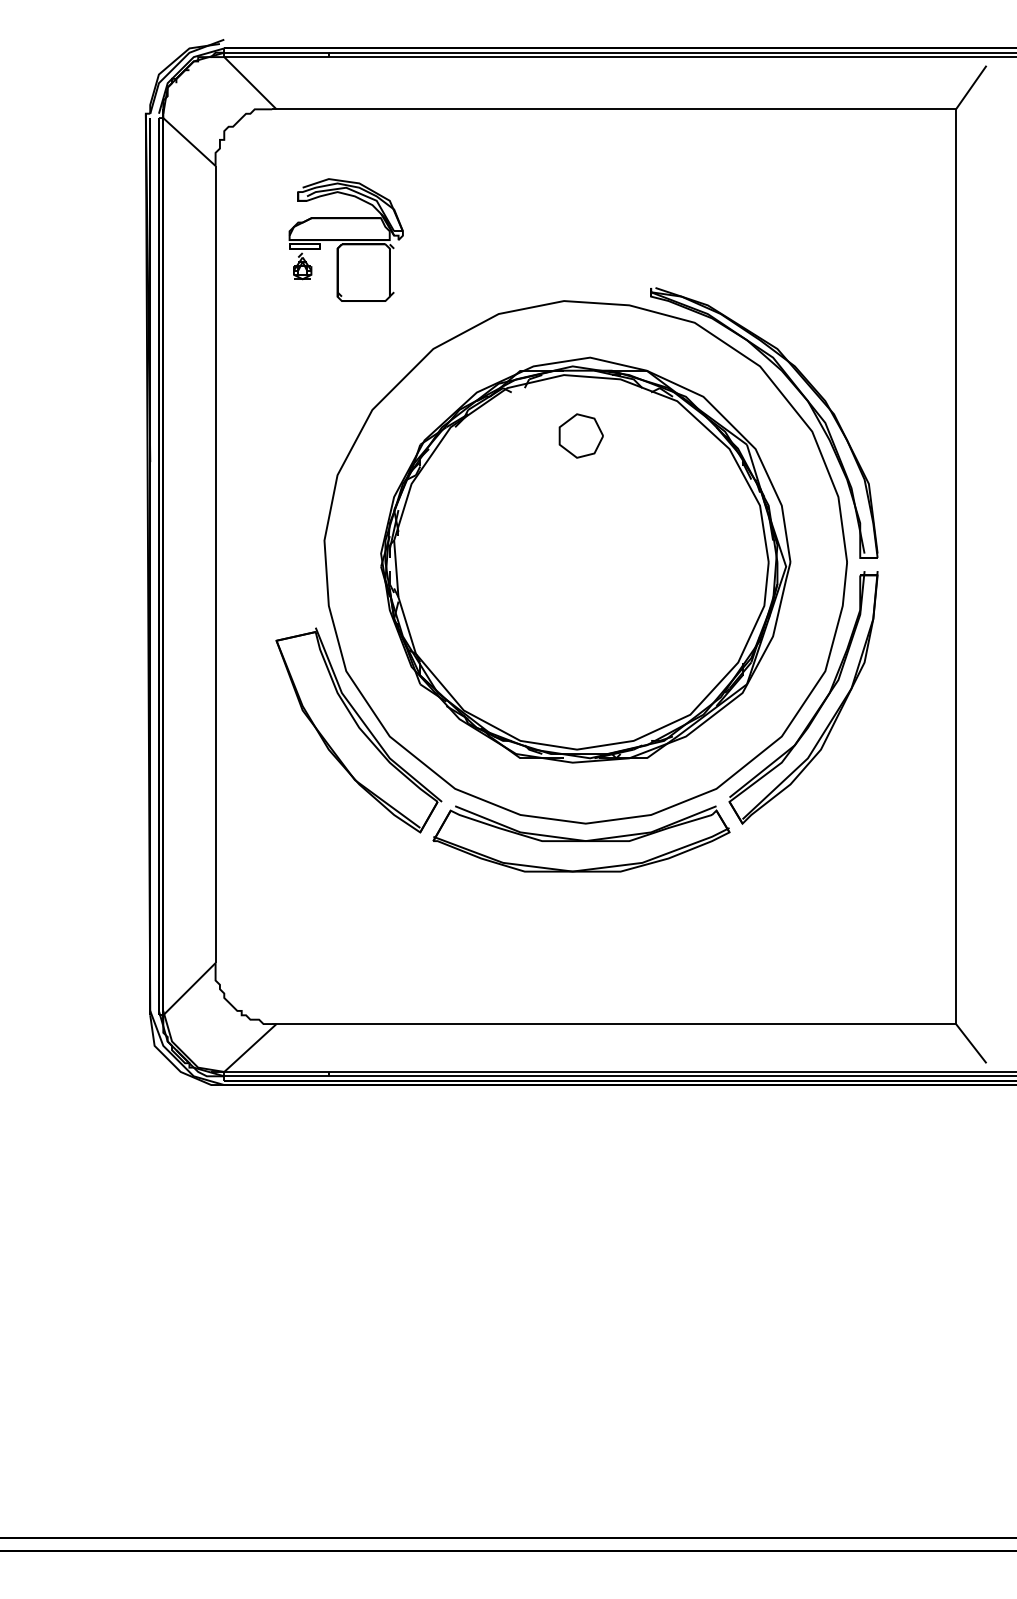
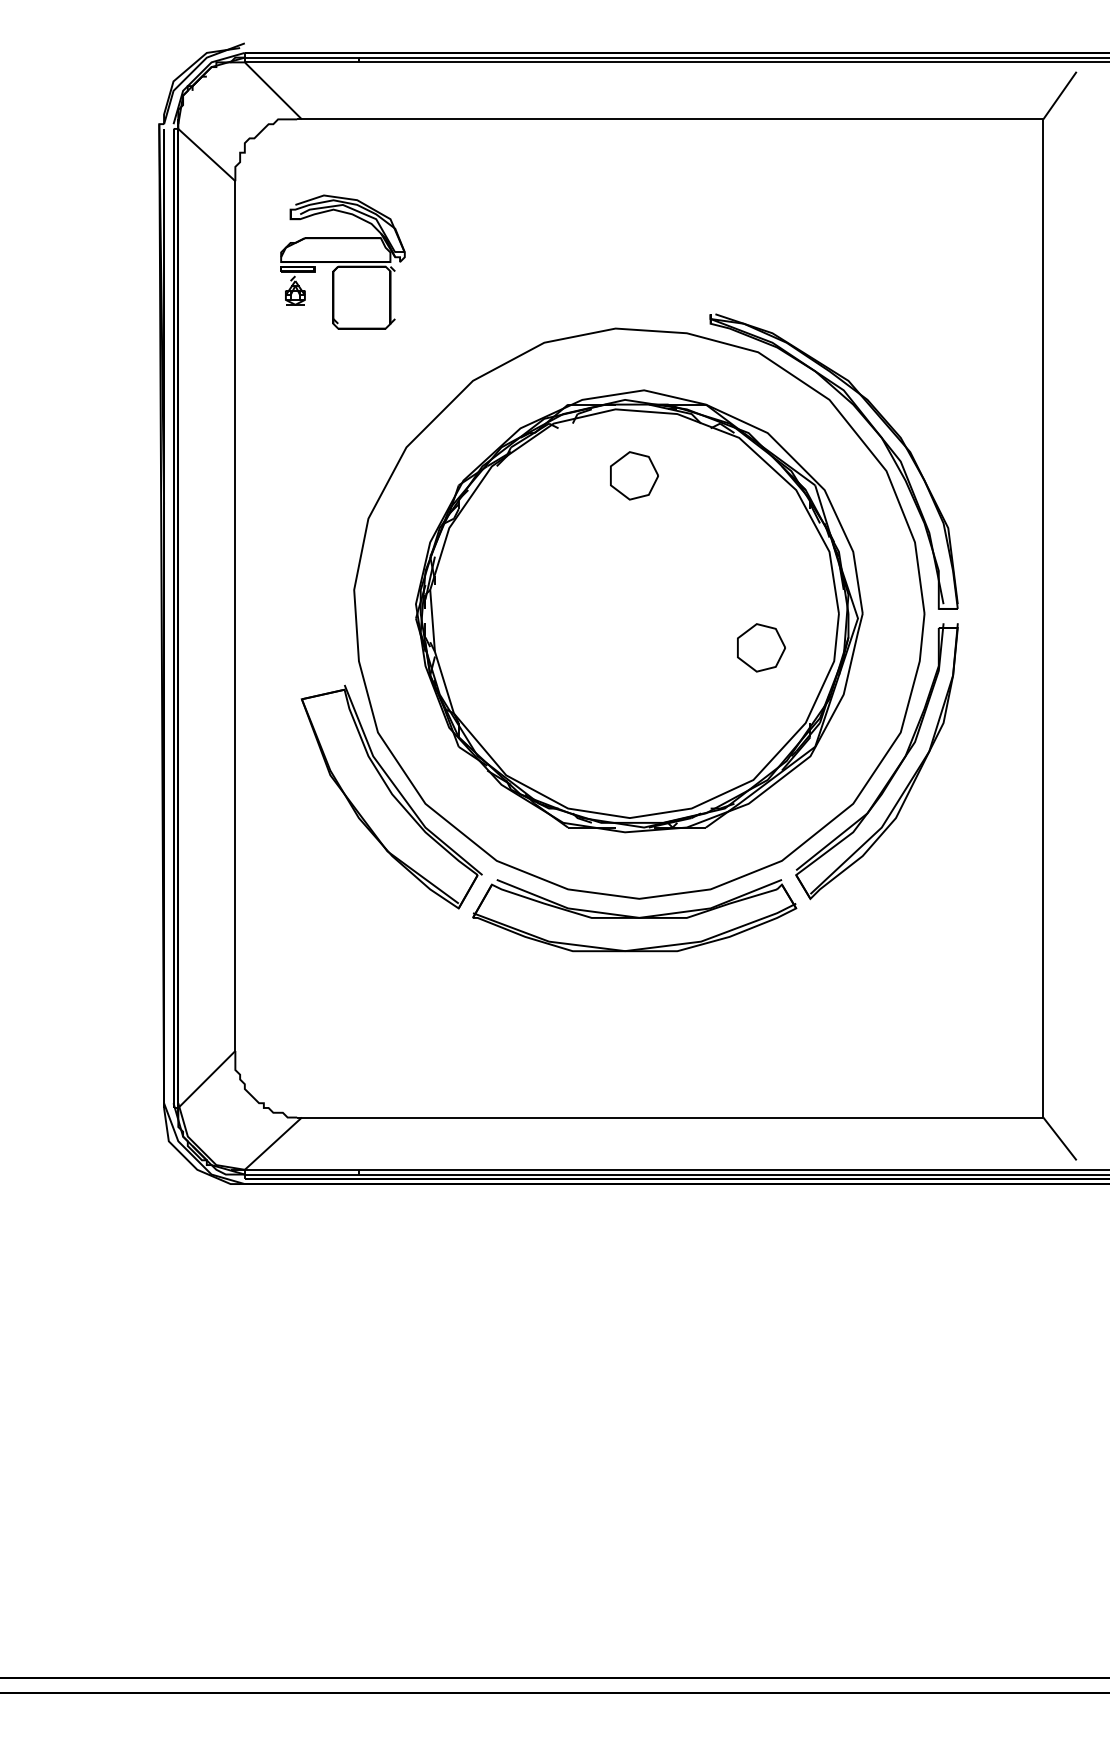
part: (345, 239) -> (342, 261), moved
part: (697, 593) -> (761, 647), added

